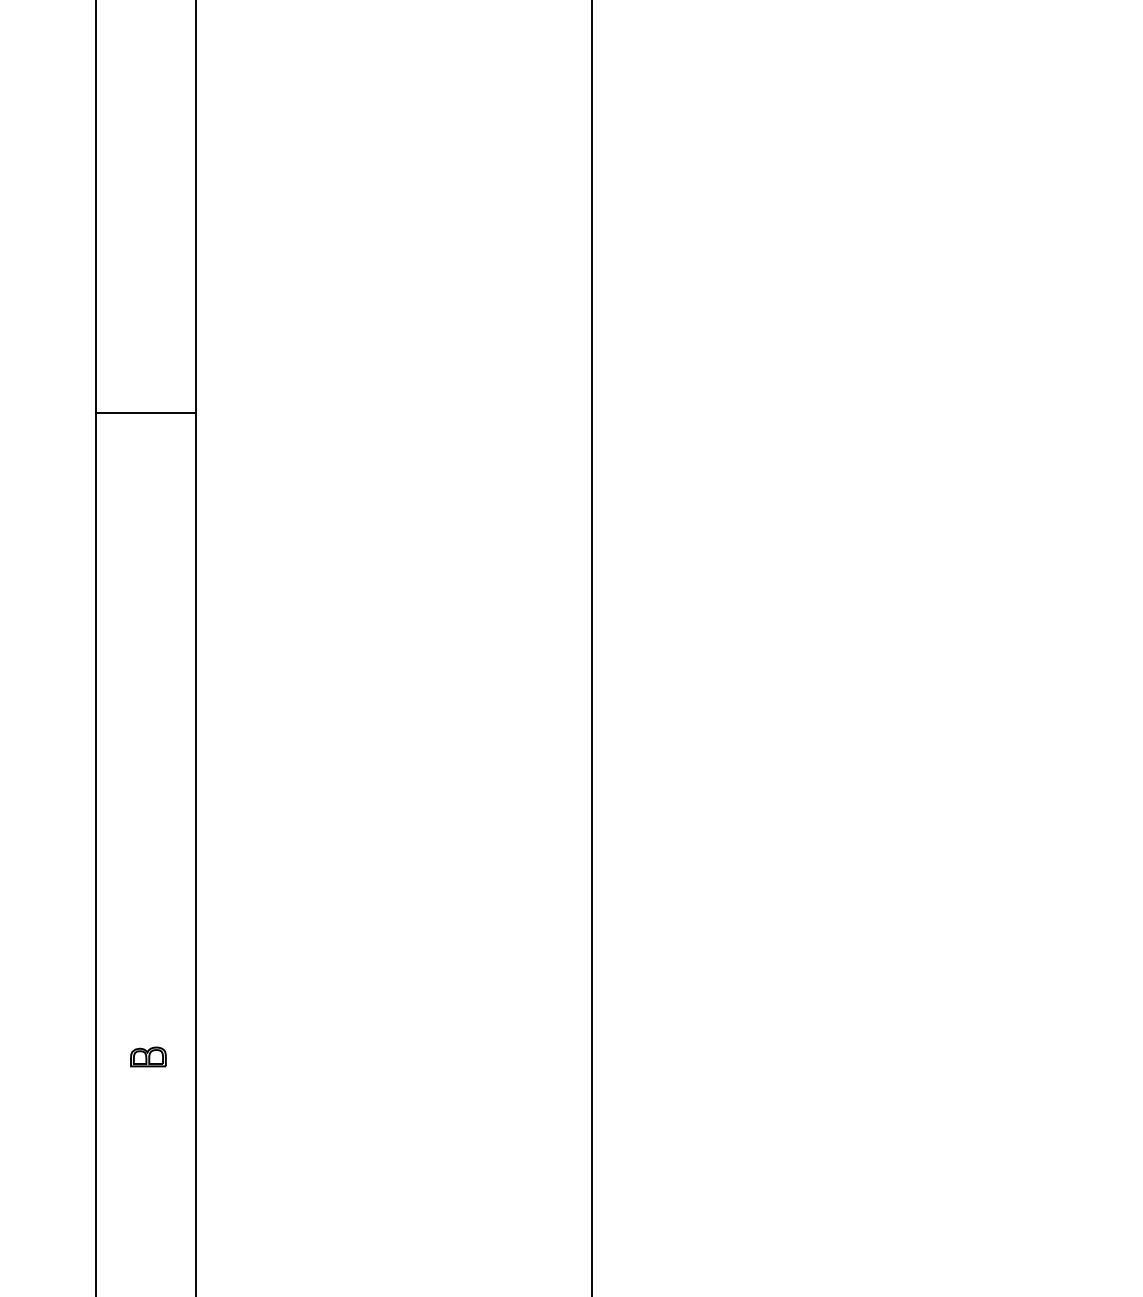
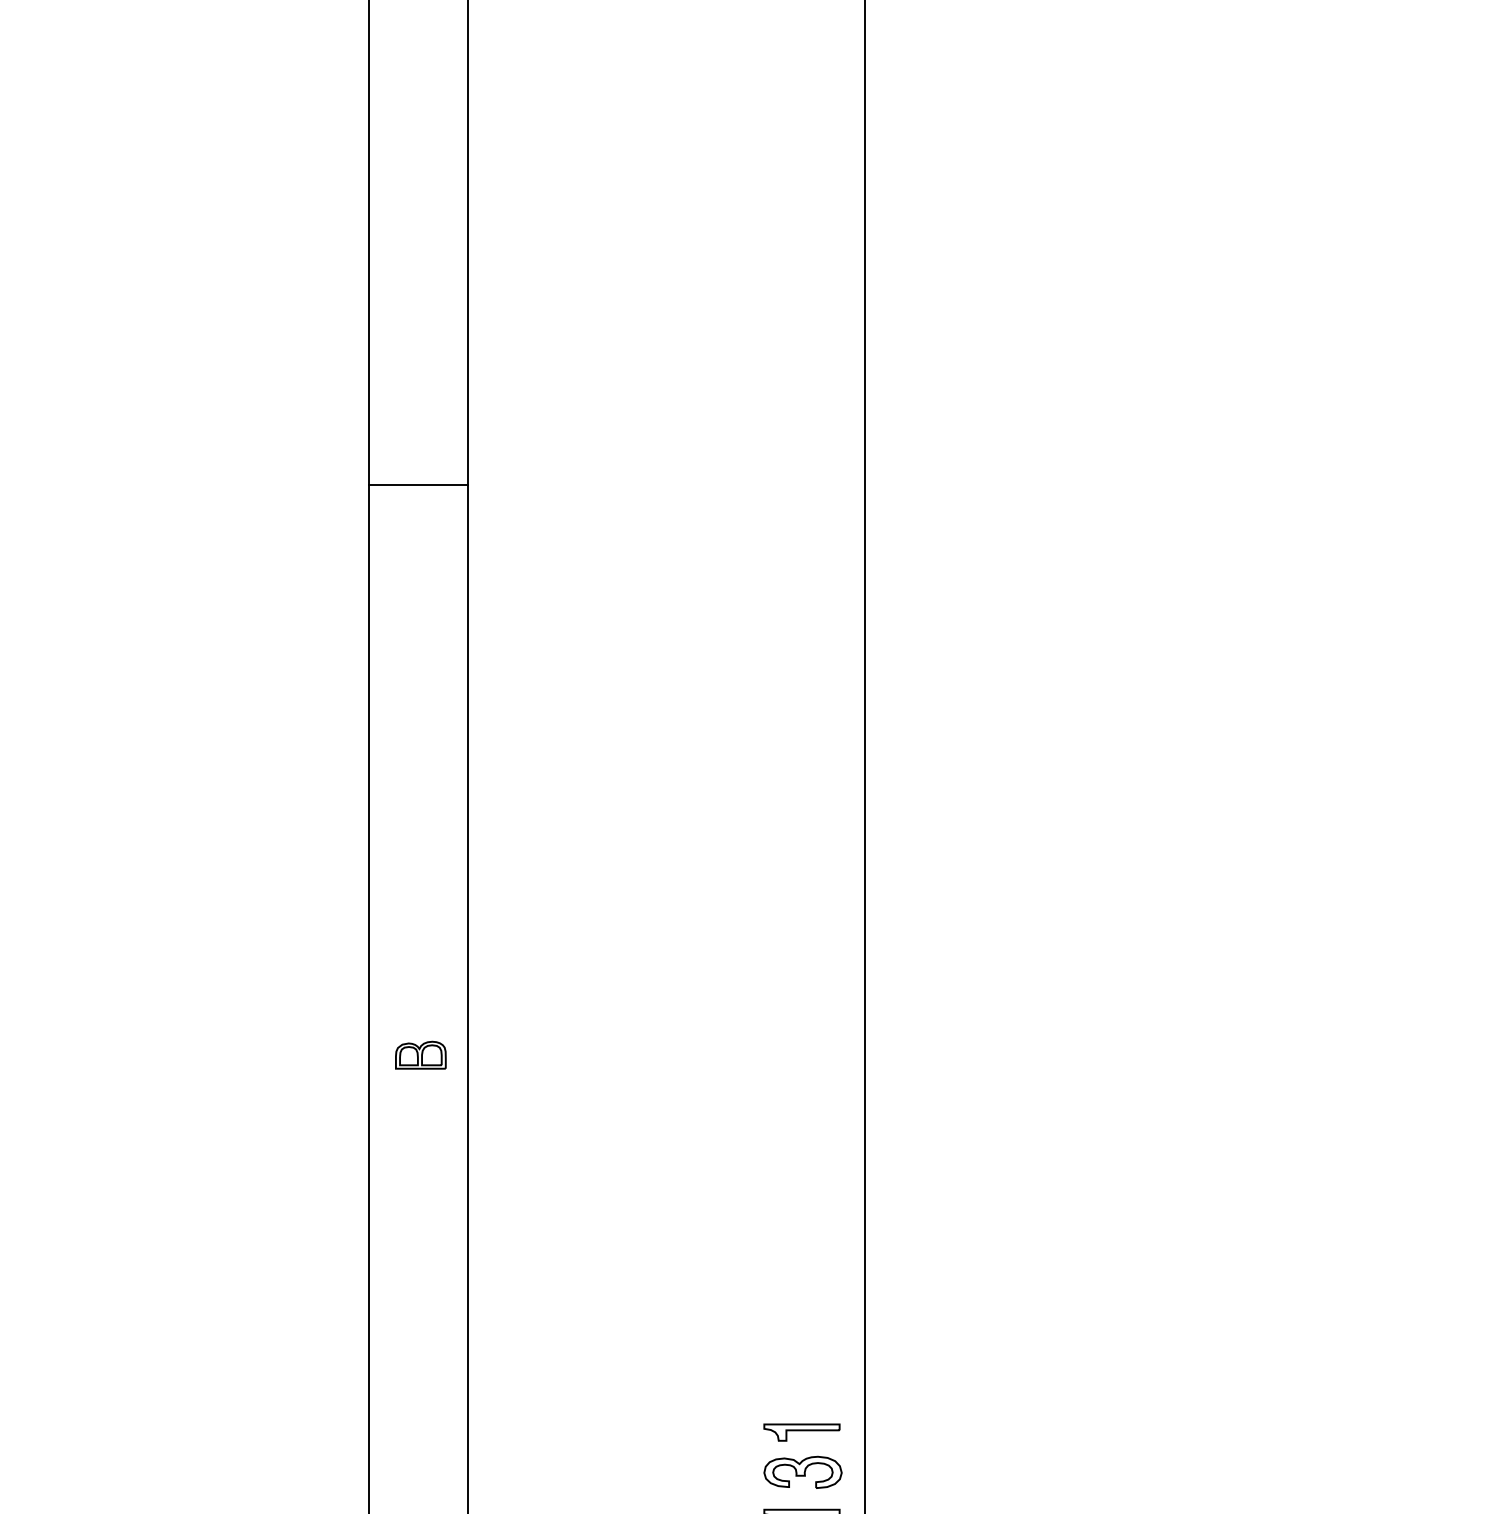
line: (146, 412) -> (418, 484), moved
part: (148, 1056) -> (420, 1054), size x1.43

